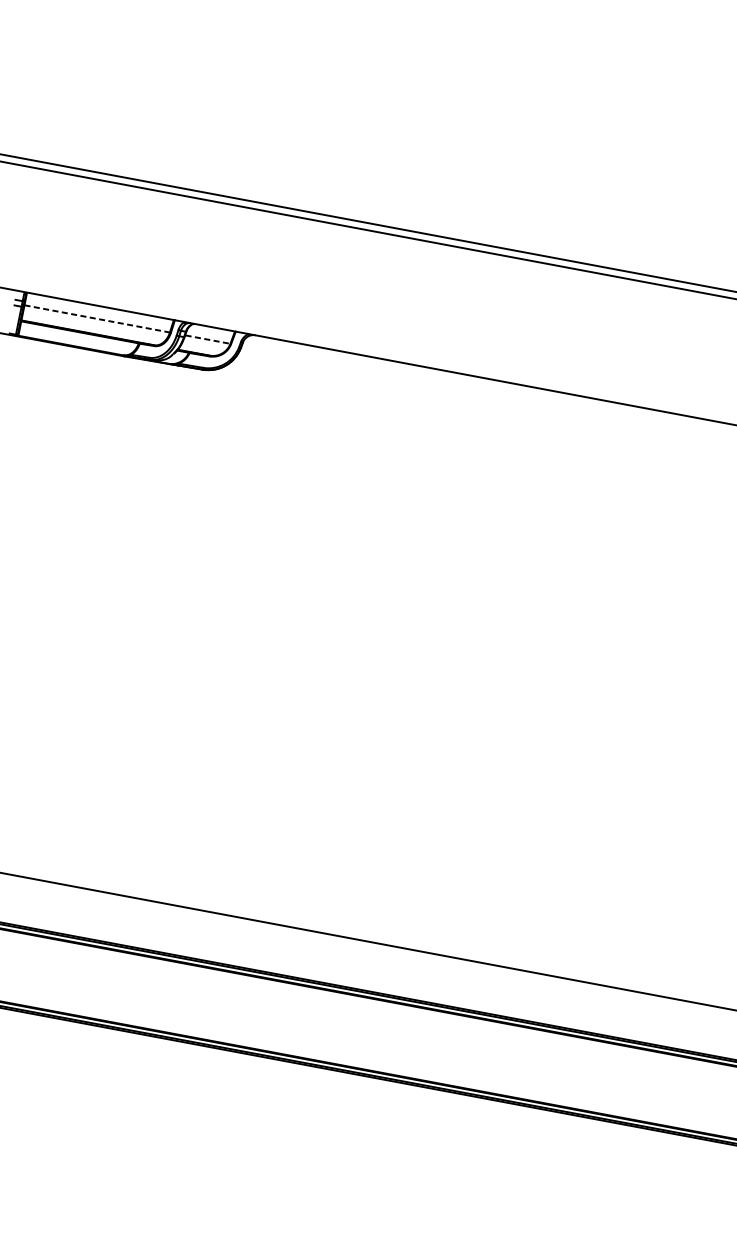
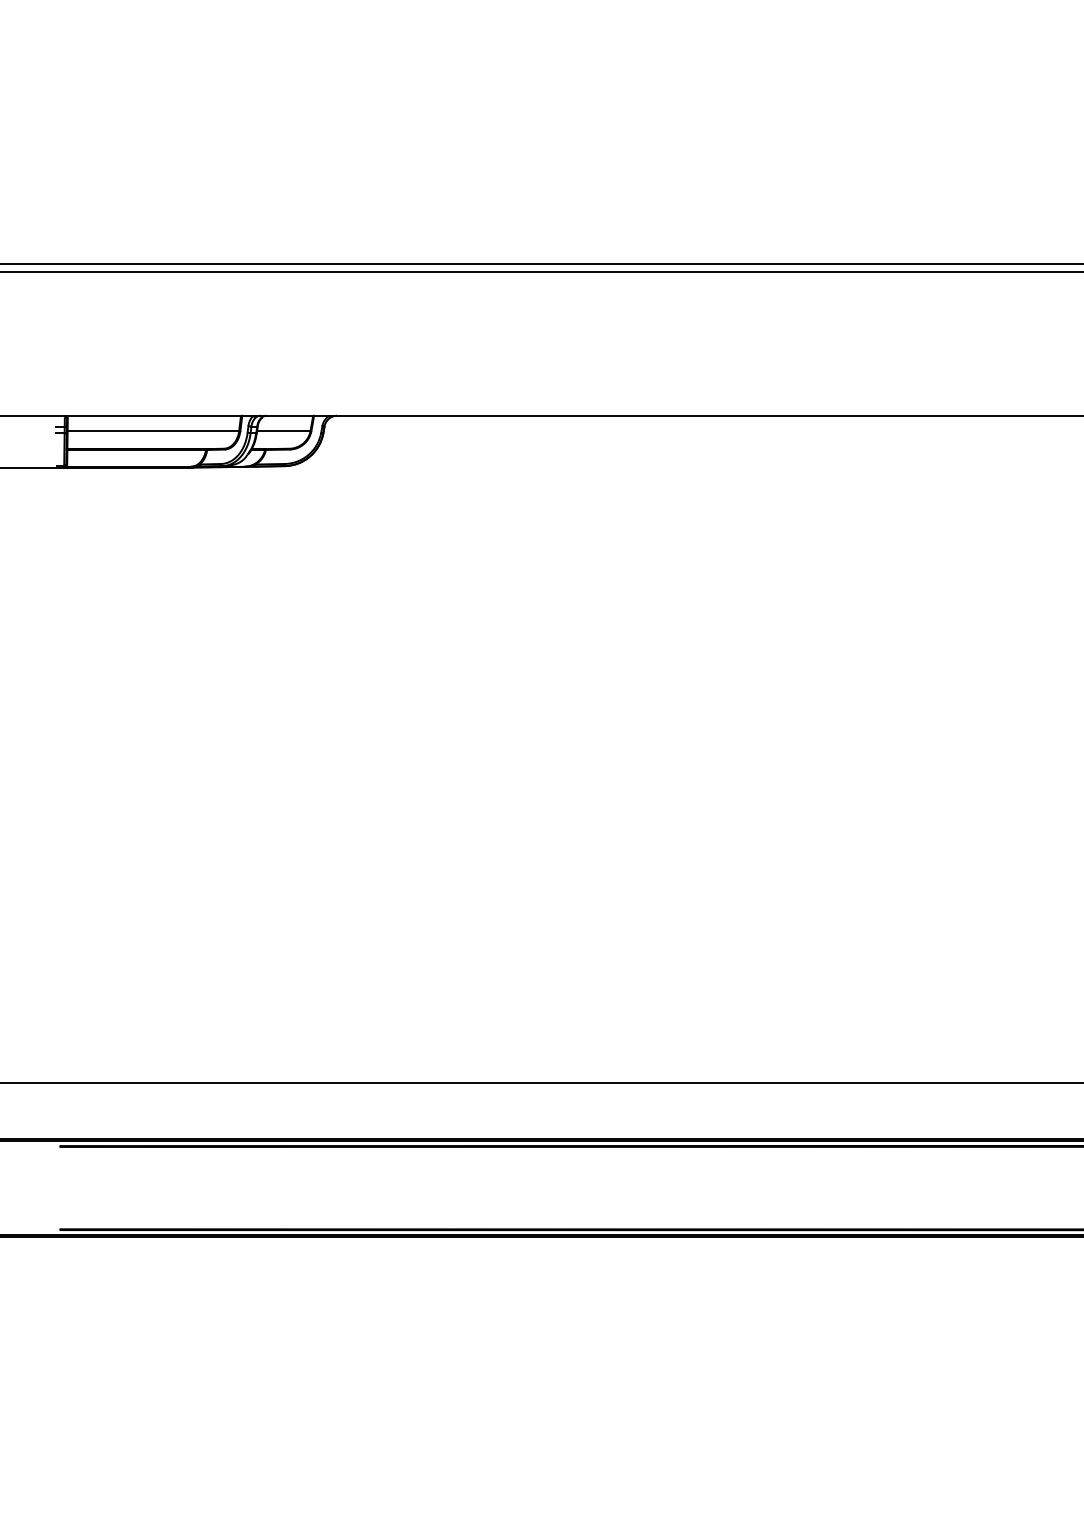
line: (97, 318) -> (153, 430), dashed -> solid
line: (208, 339) -> (284, 430), dashed -> solid

